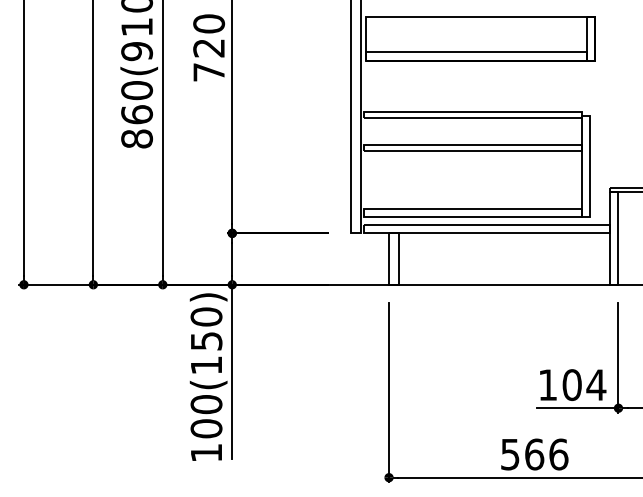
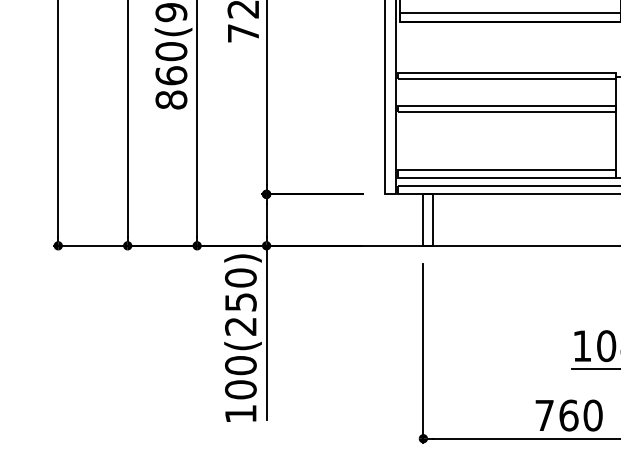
text: (205, 365) -> (239, 326), 100(150) -> 100(250)
text: (534, 454) -> (568, 415), 566 -> 760

